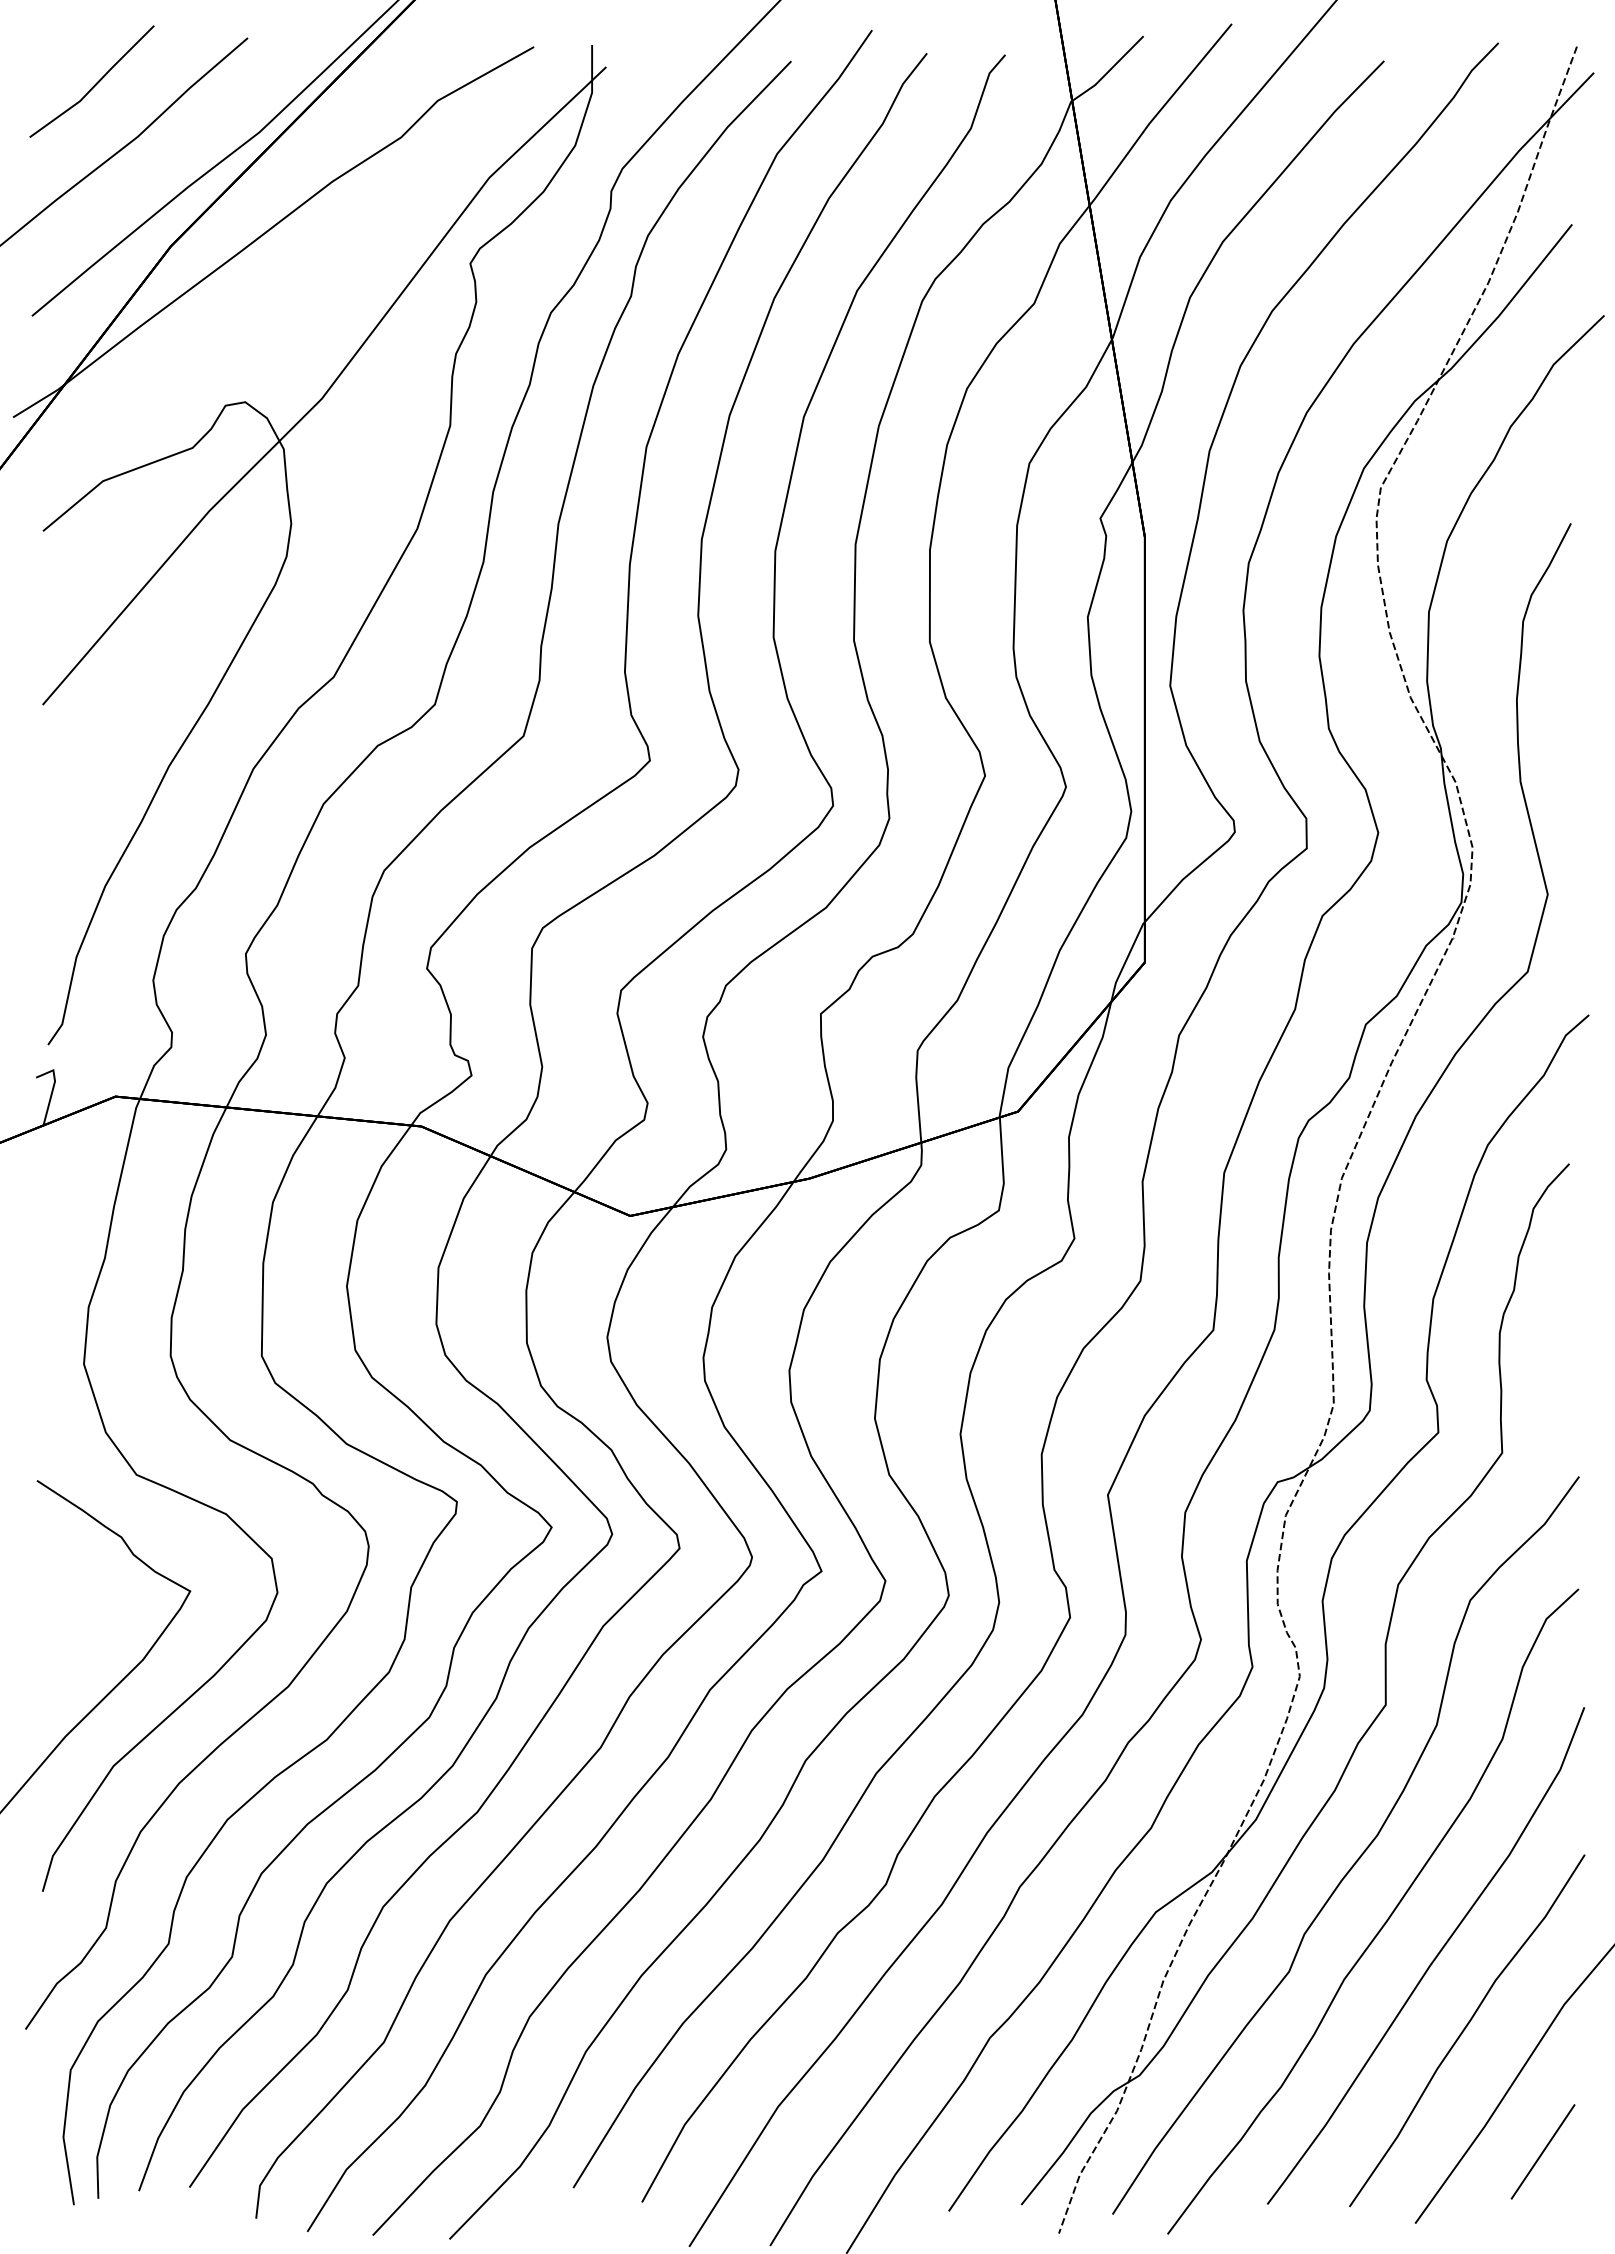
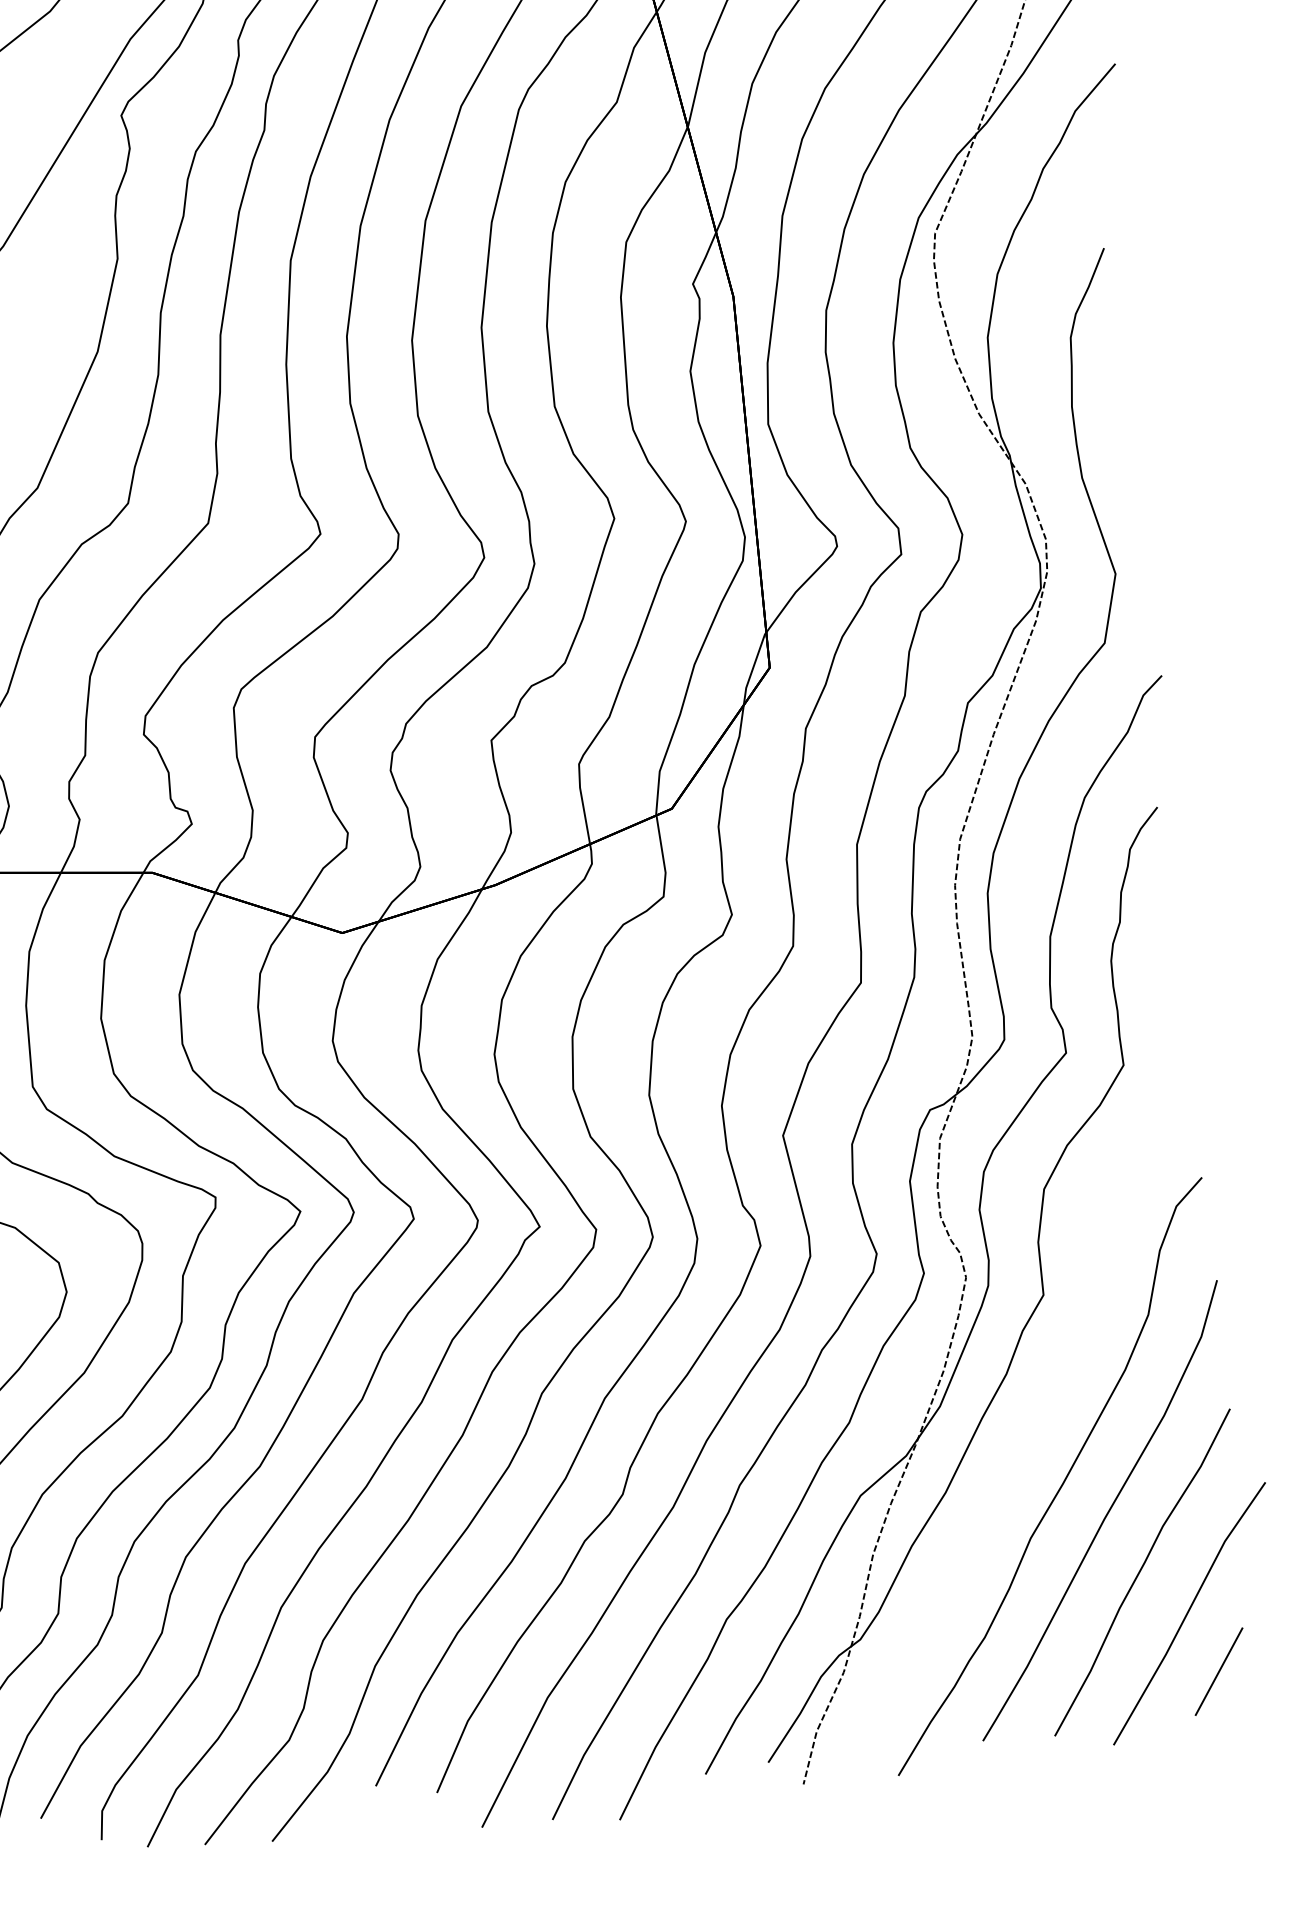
part: (1358, 1857) -> (1032, 1430), removed

